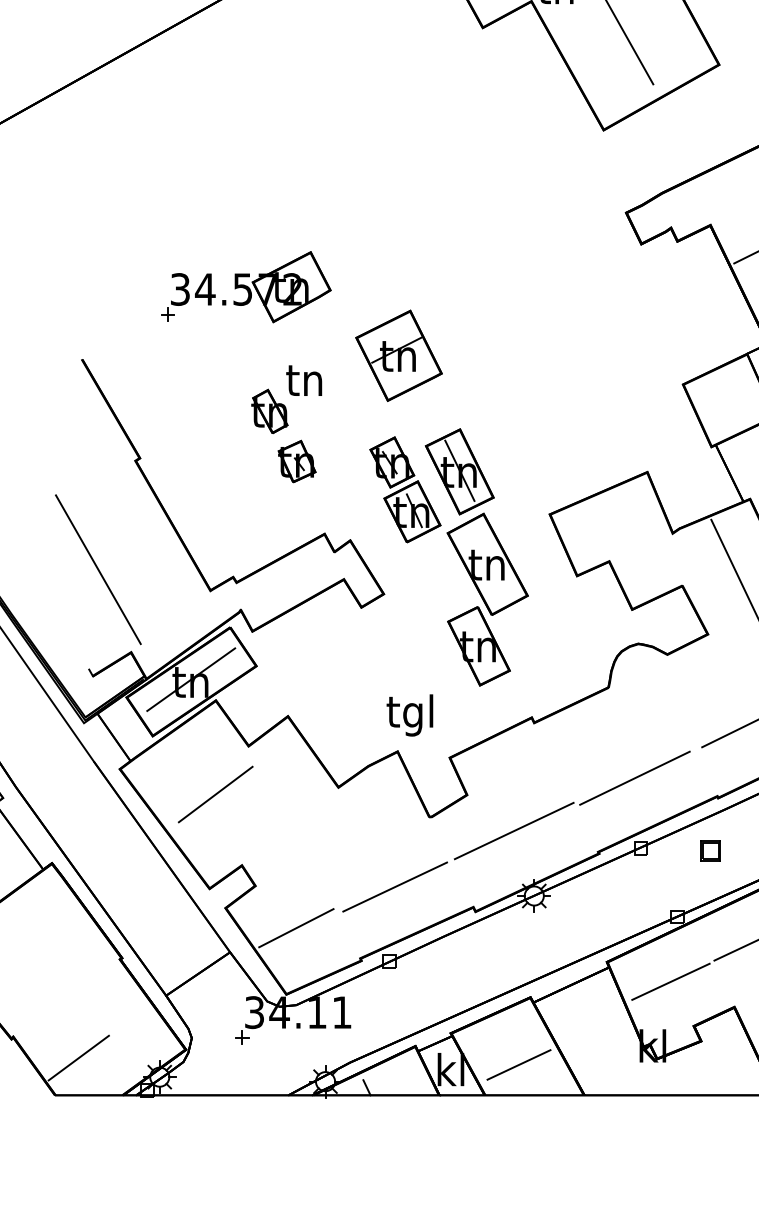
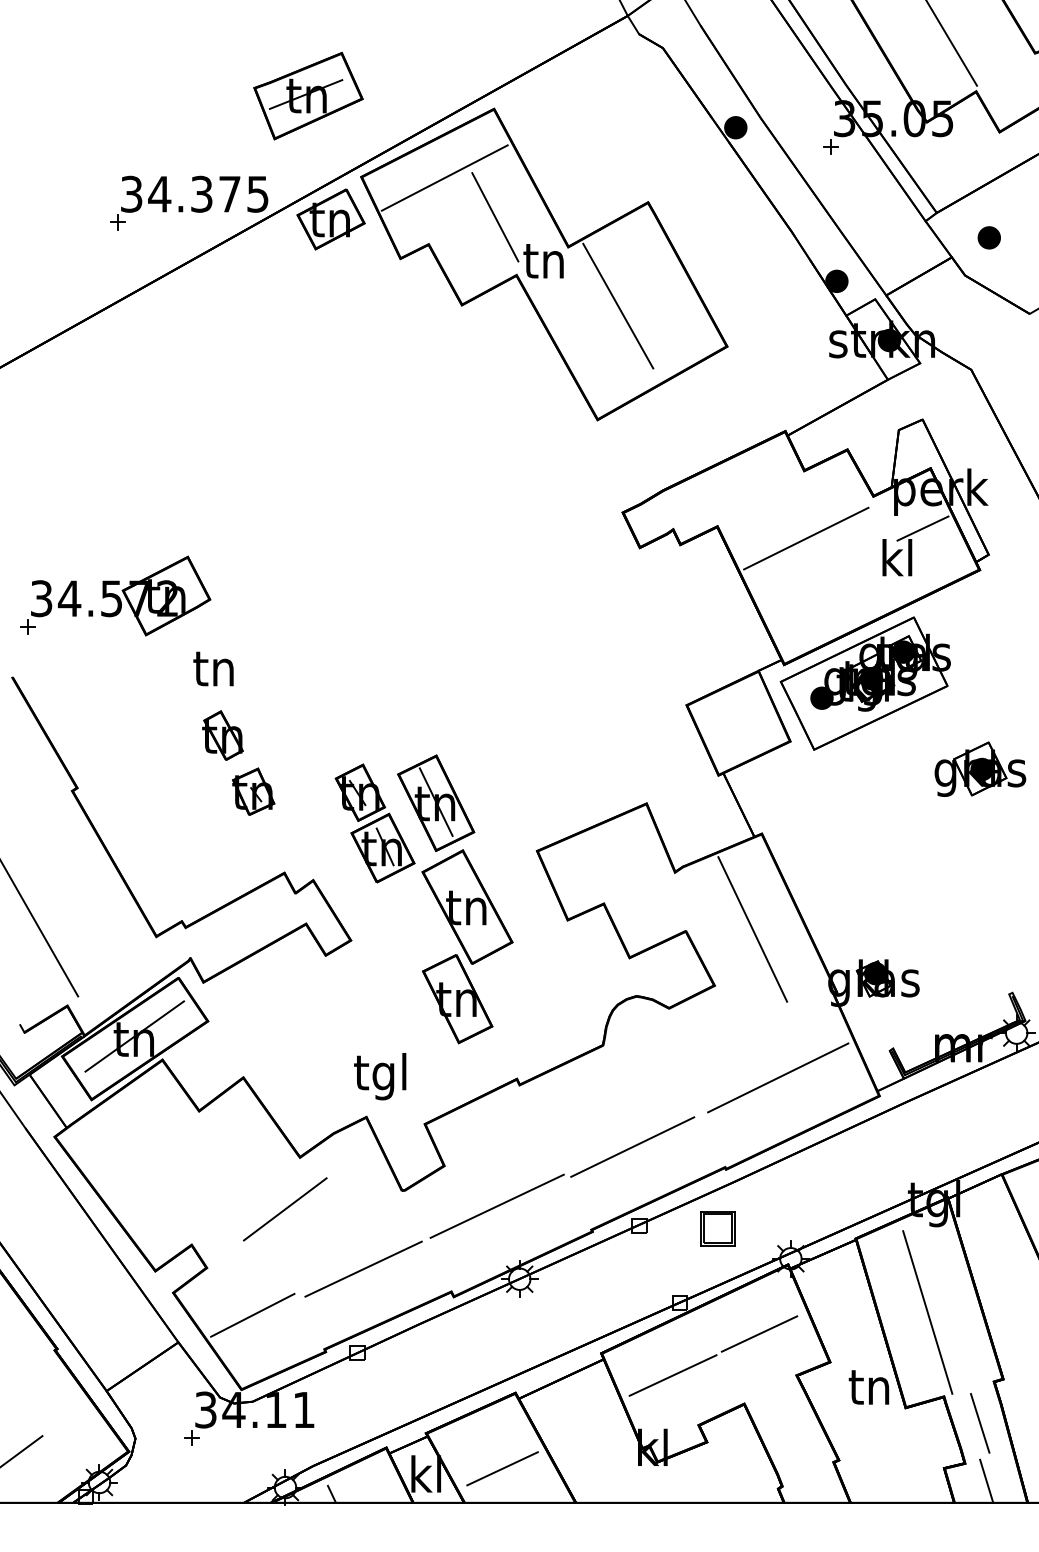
part: (246, 286) -> (115, 595), moved
part: (398, 355) -> (367, 672), removed
text: (304, 380) -> (213, 668), moved
line: (215, 794) -> (284, 1209), moved
part: (710, 850) -> (717, 1228), size x1.6

